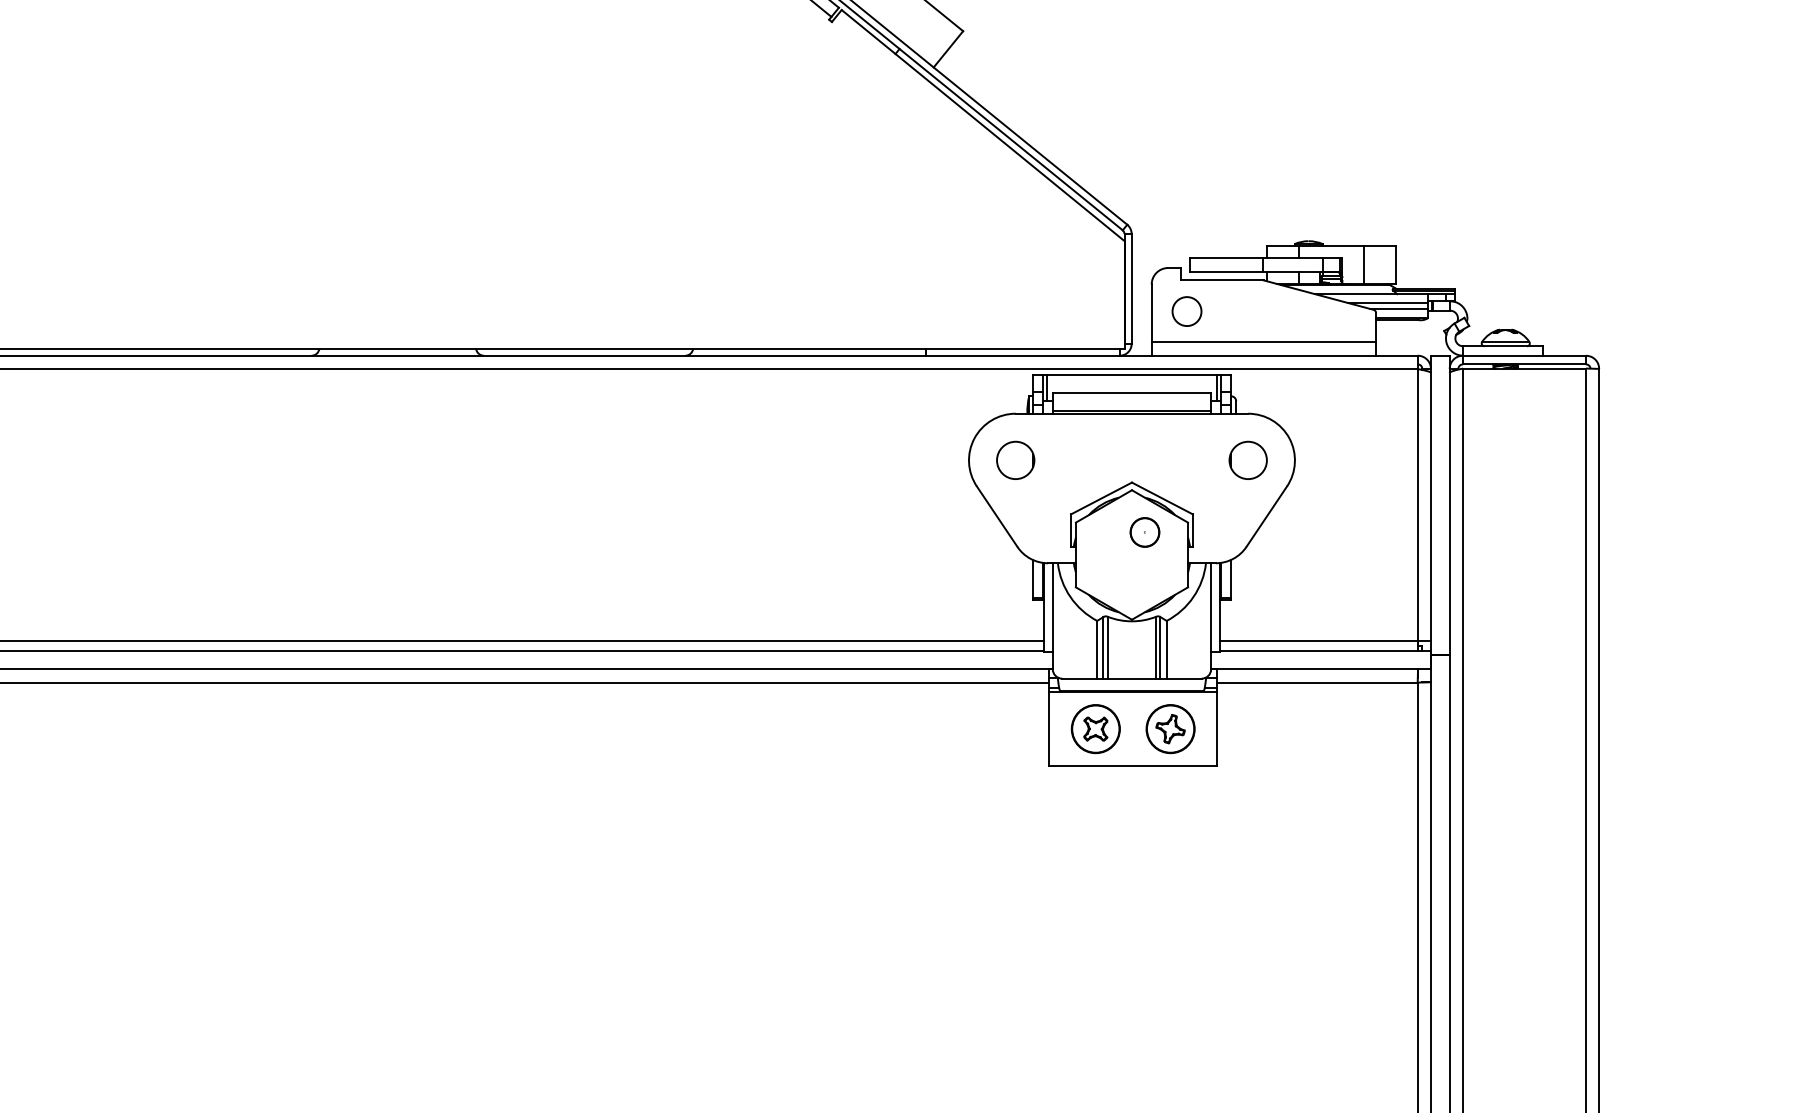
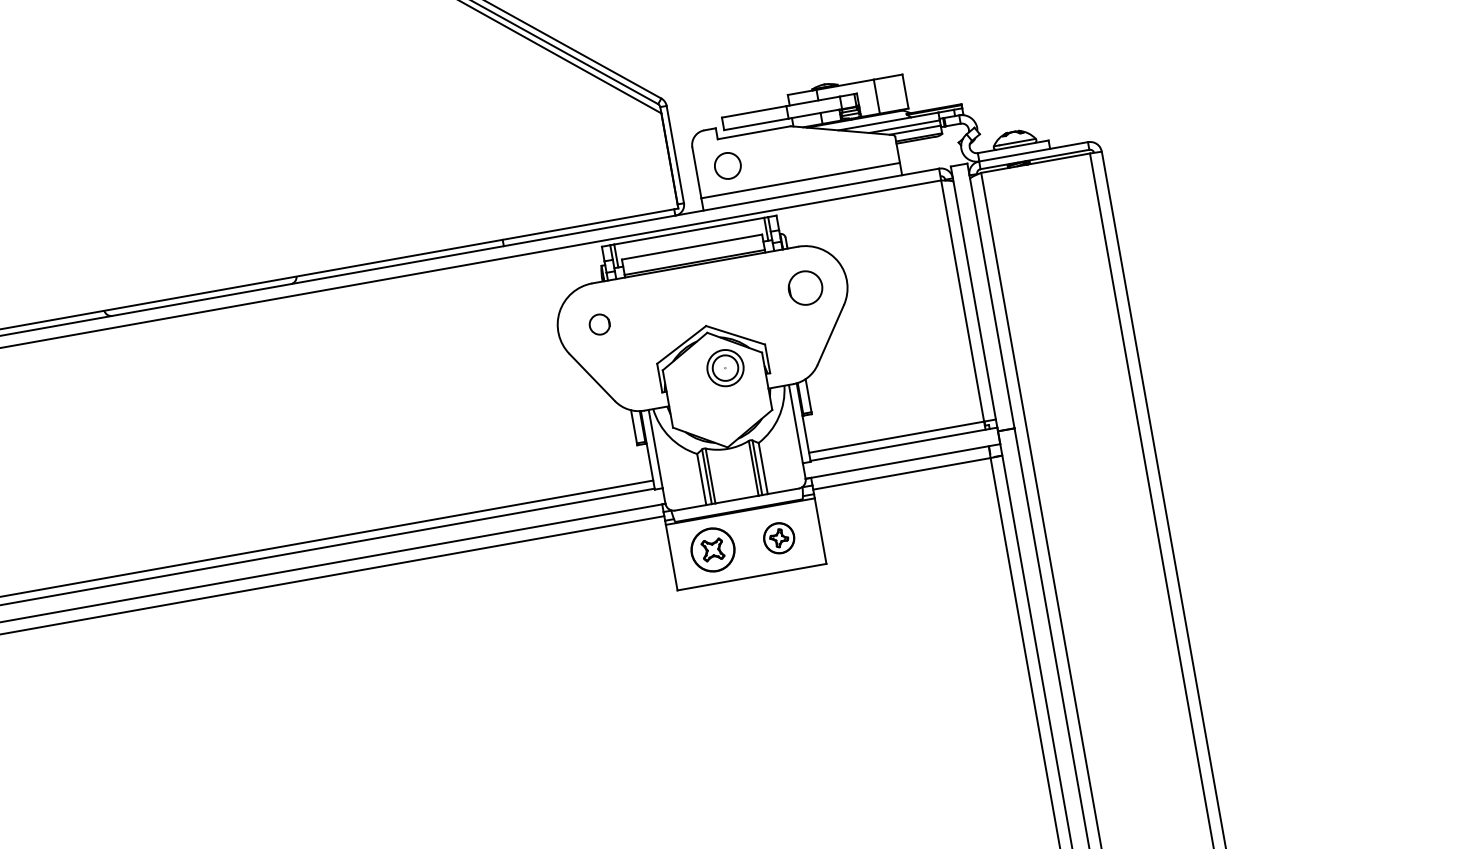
circle: (1015, 459) -> (599, 323), size x0.6
circle: (1144, 532) -> (725, 368), size x1.4
part: (1170, 729) -> (779, 538), size x0.7

